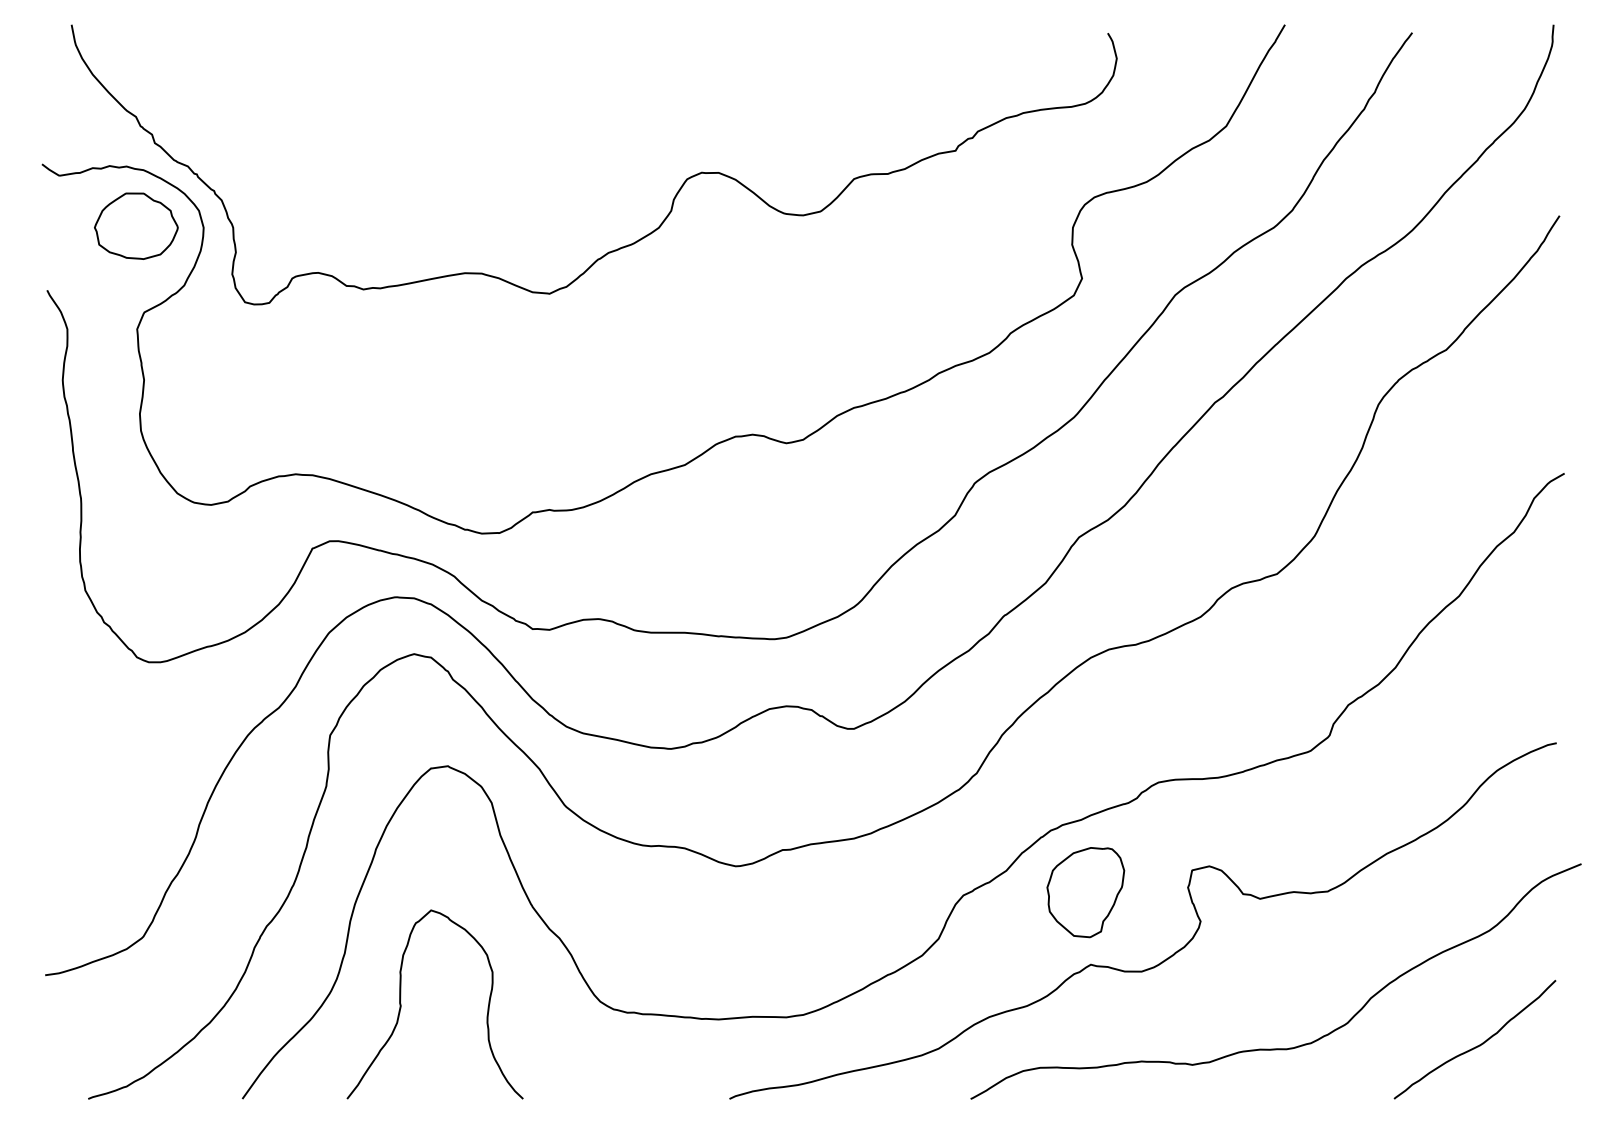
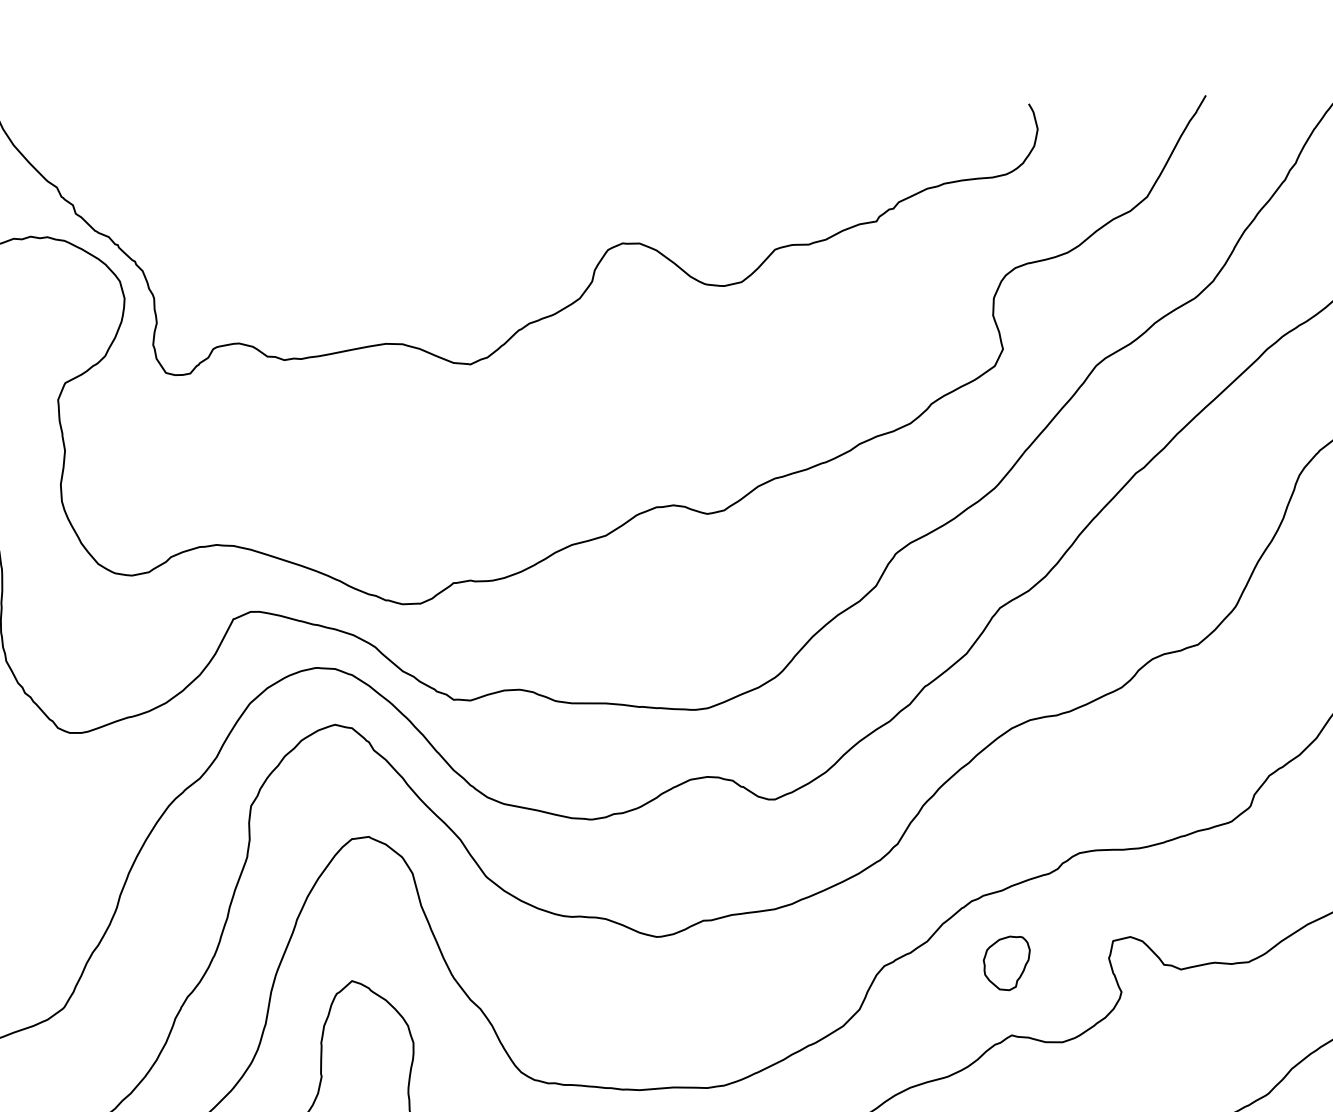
part: (136, 225) -> (57, 296), removed
part: (1085, 892) -> (1006, 963), size x0.6

